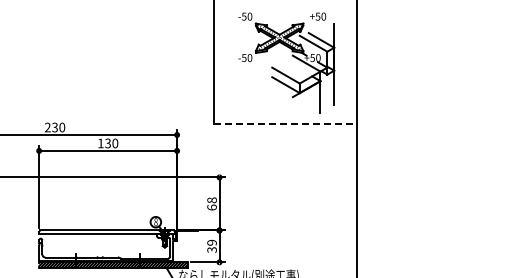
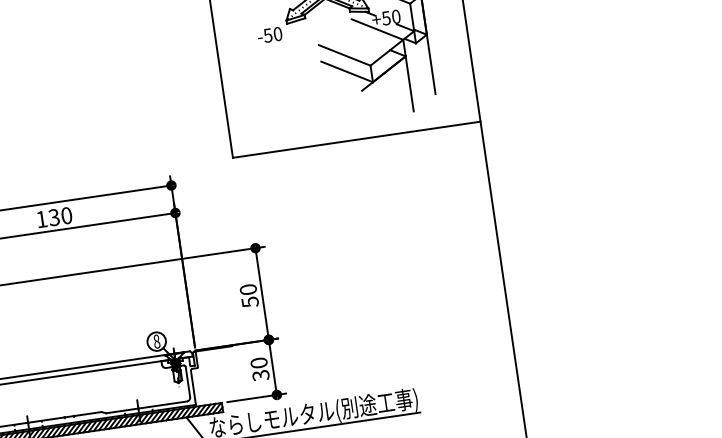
line: (285, 124) -> (356, 140), dashed -> solid
text: (211, 203) -> (248, 295), 68 -> 50
text: (211, 242) -> (257, 362), 39 -> 30

